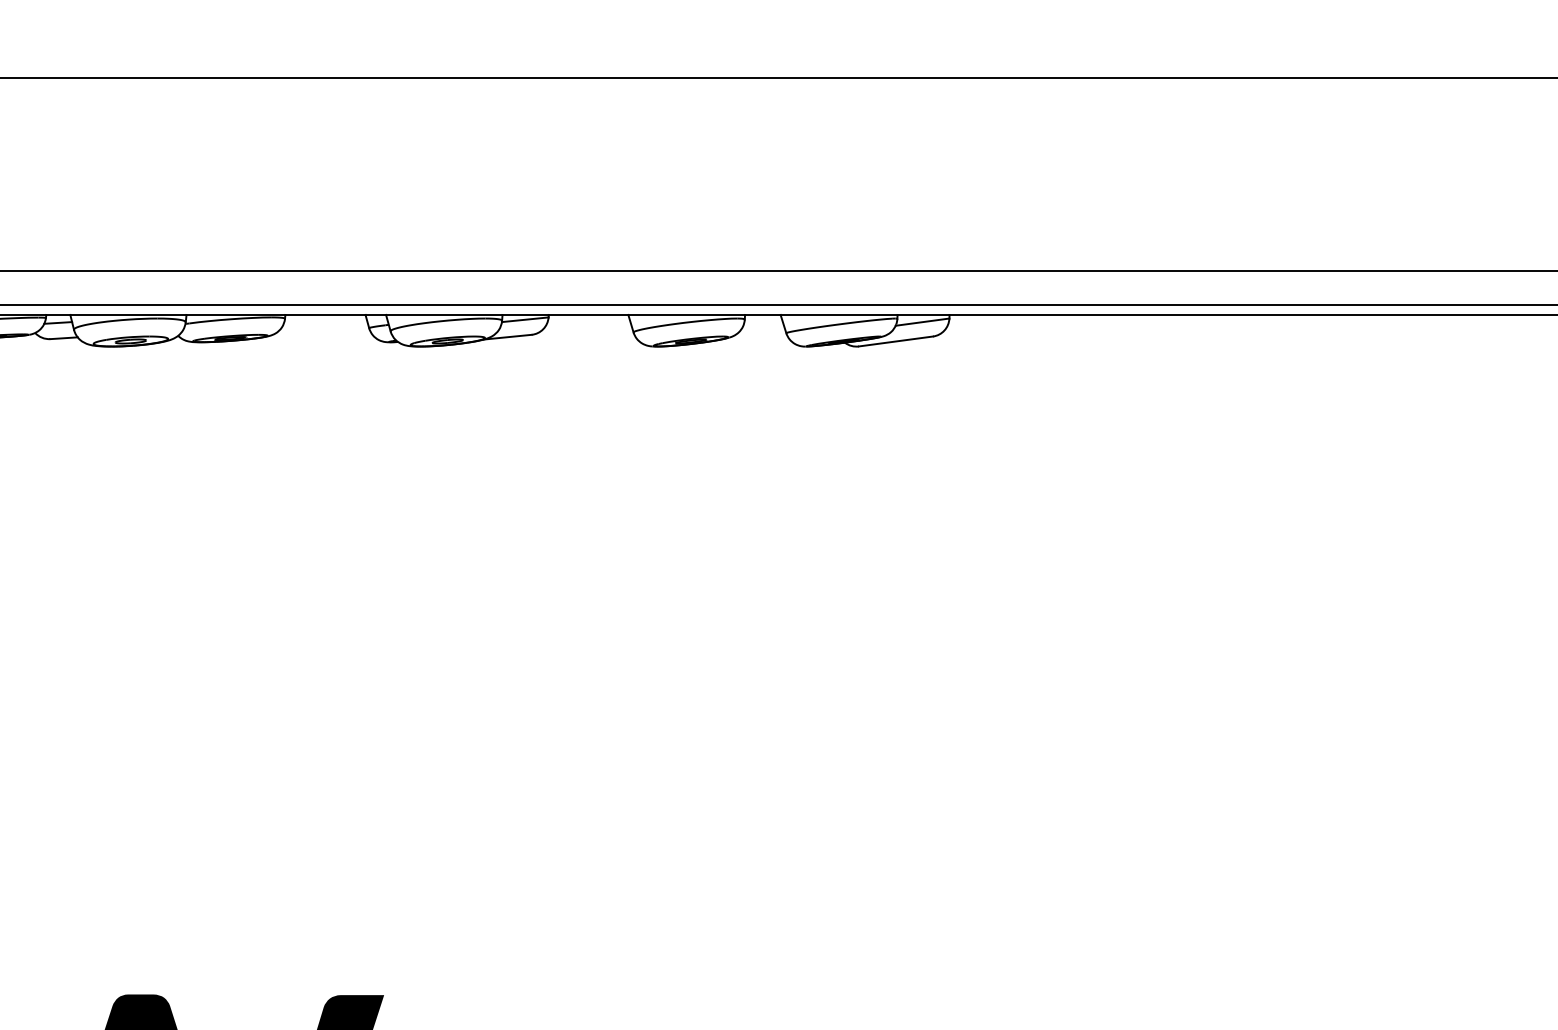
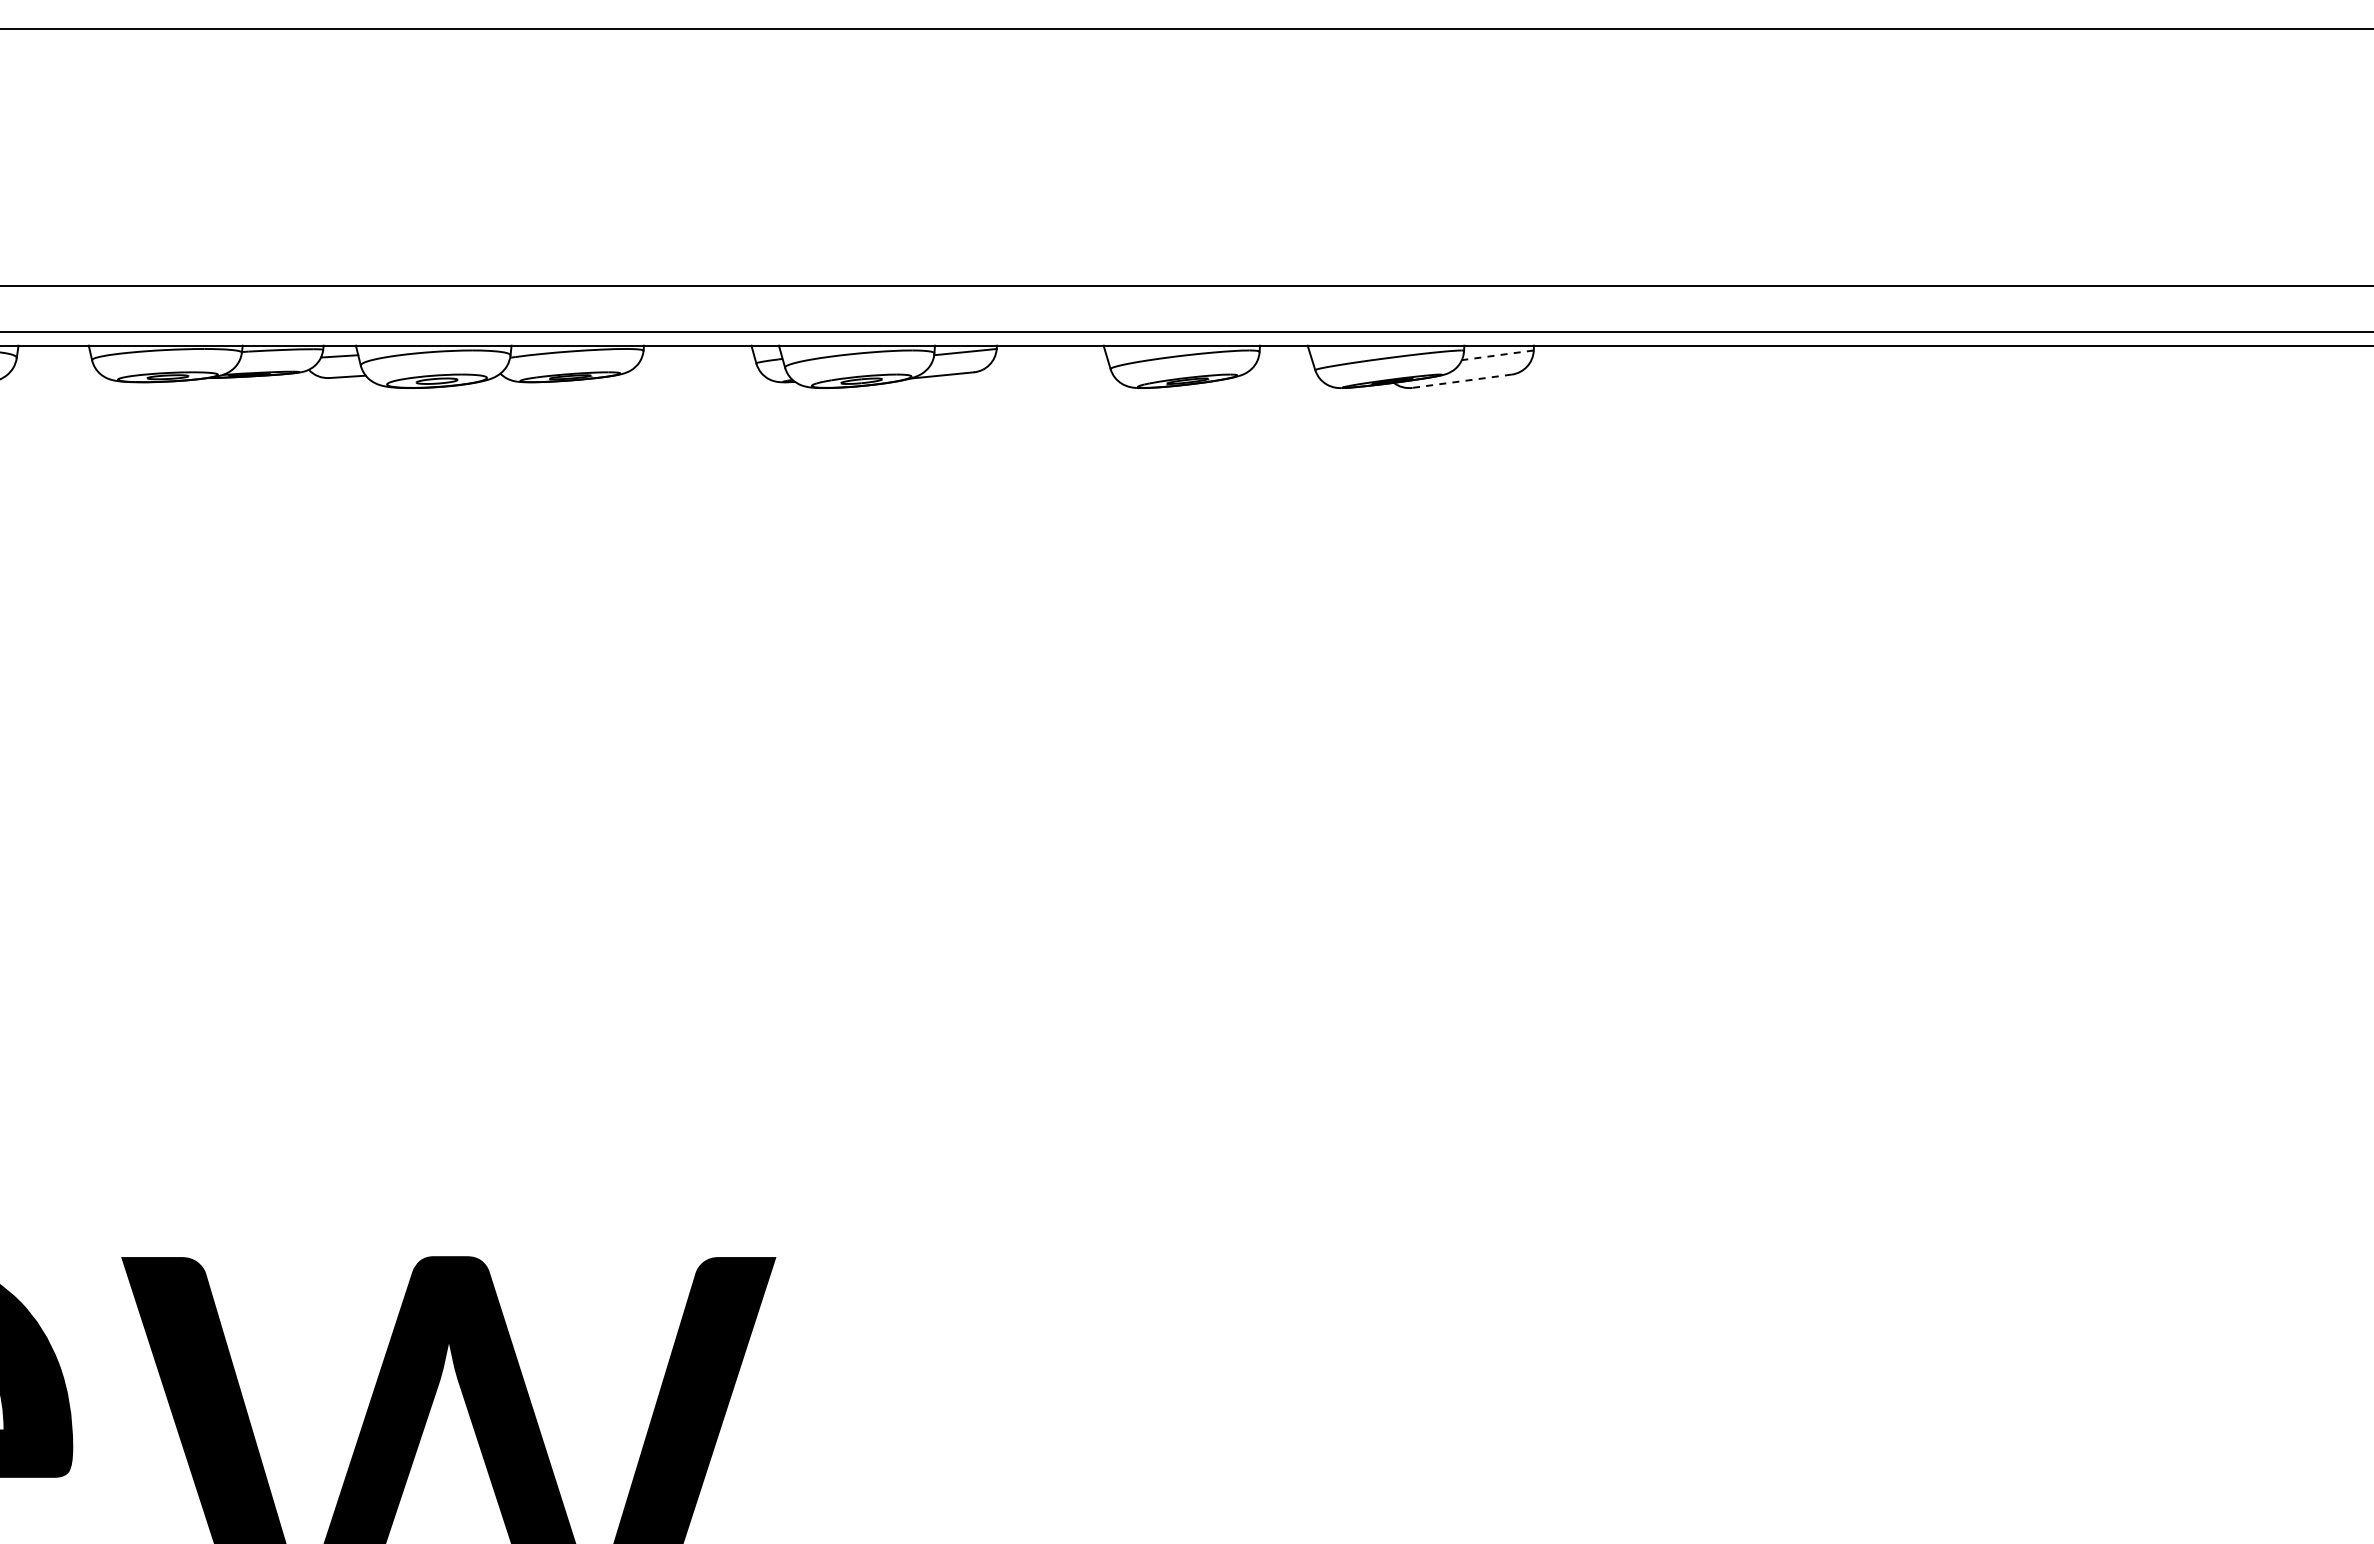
line: (922, 322) -> (1497, 355), solid -> dashed
line: (895, 341) -> (1461, 381), solid -> dashed

